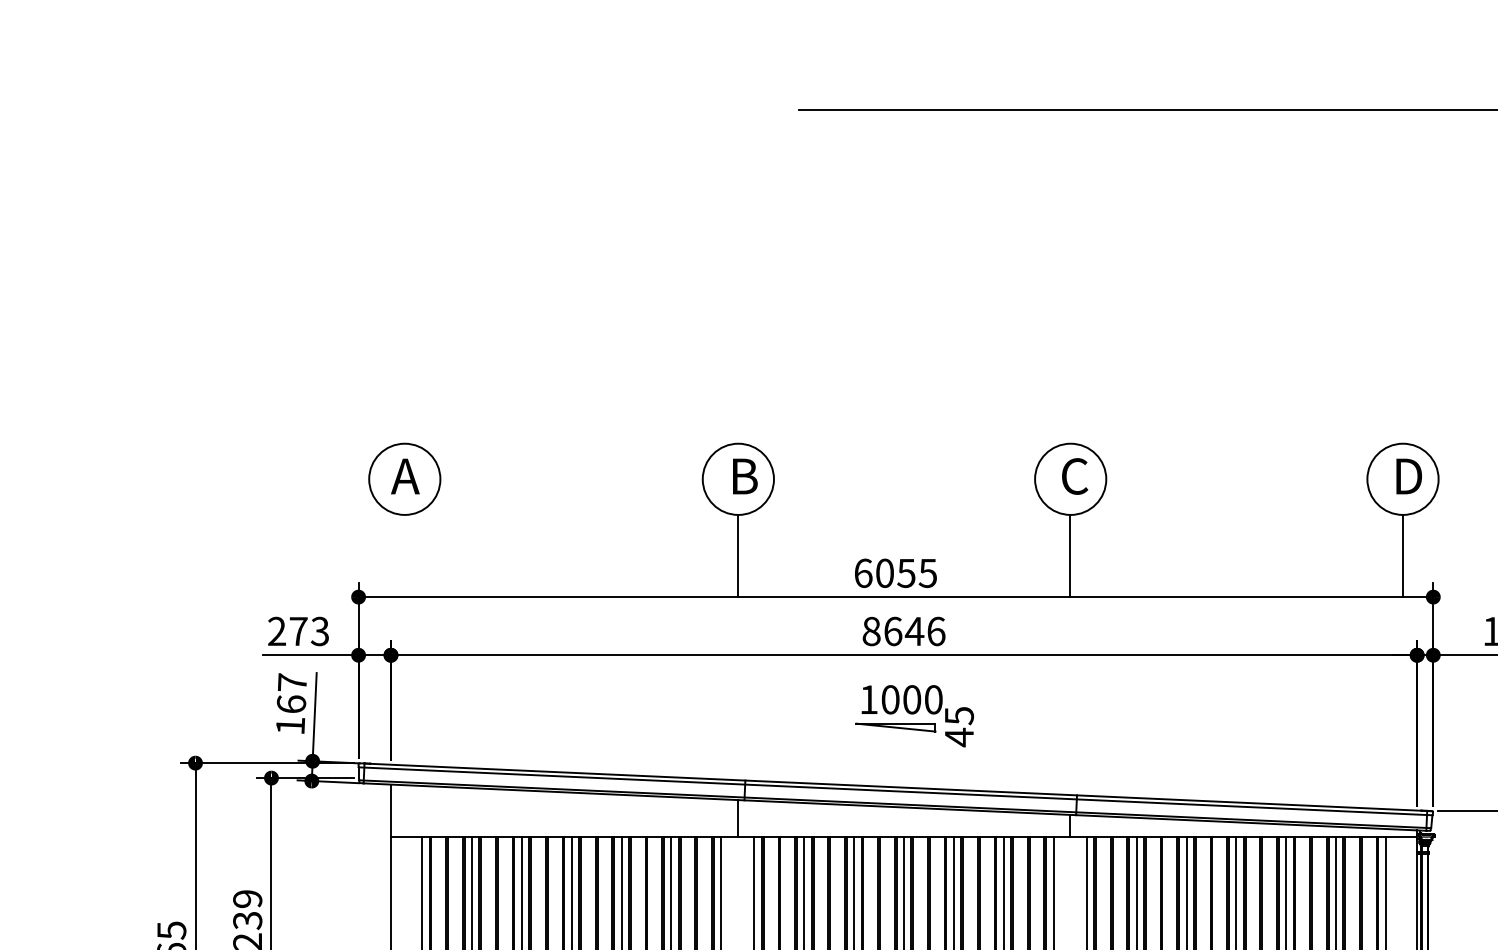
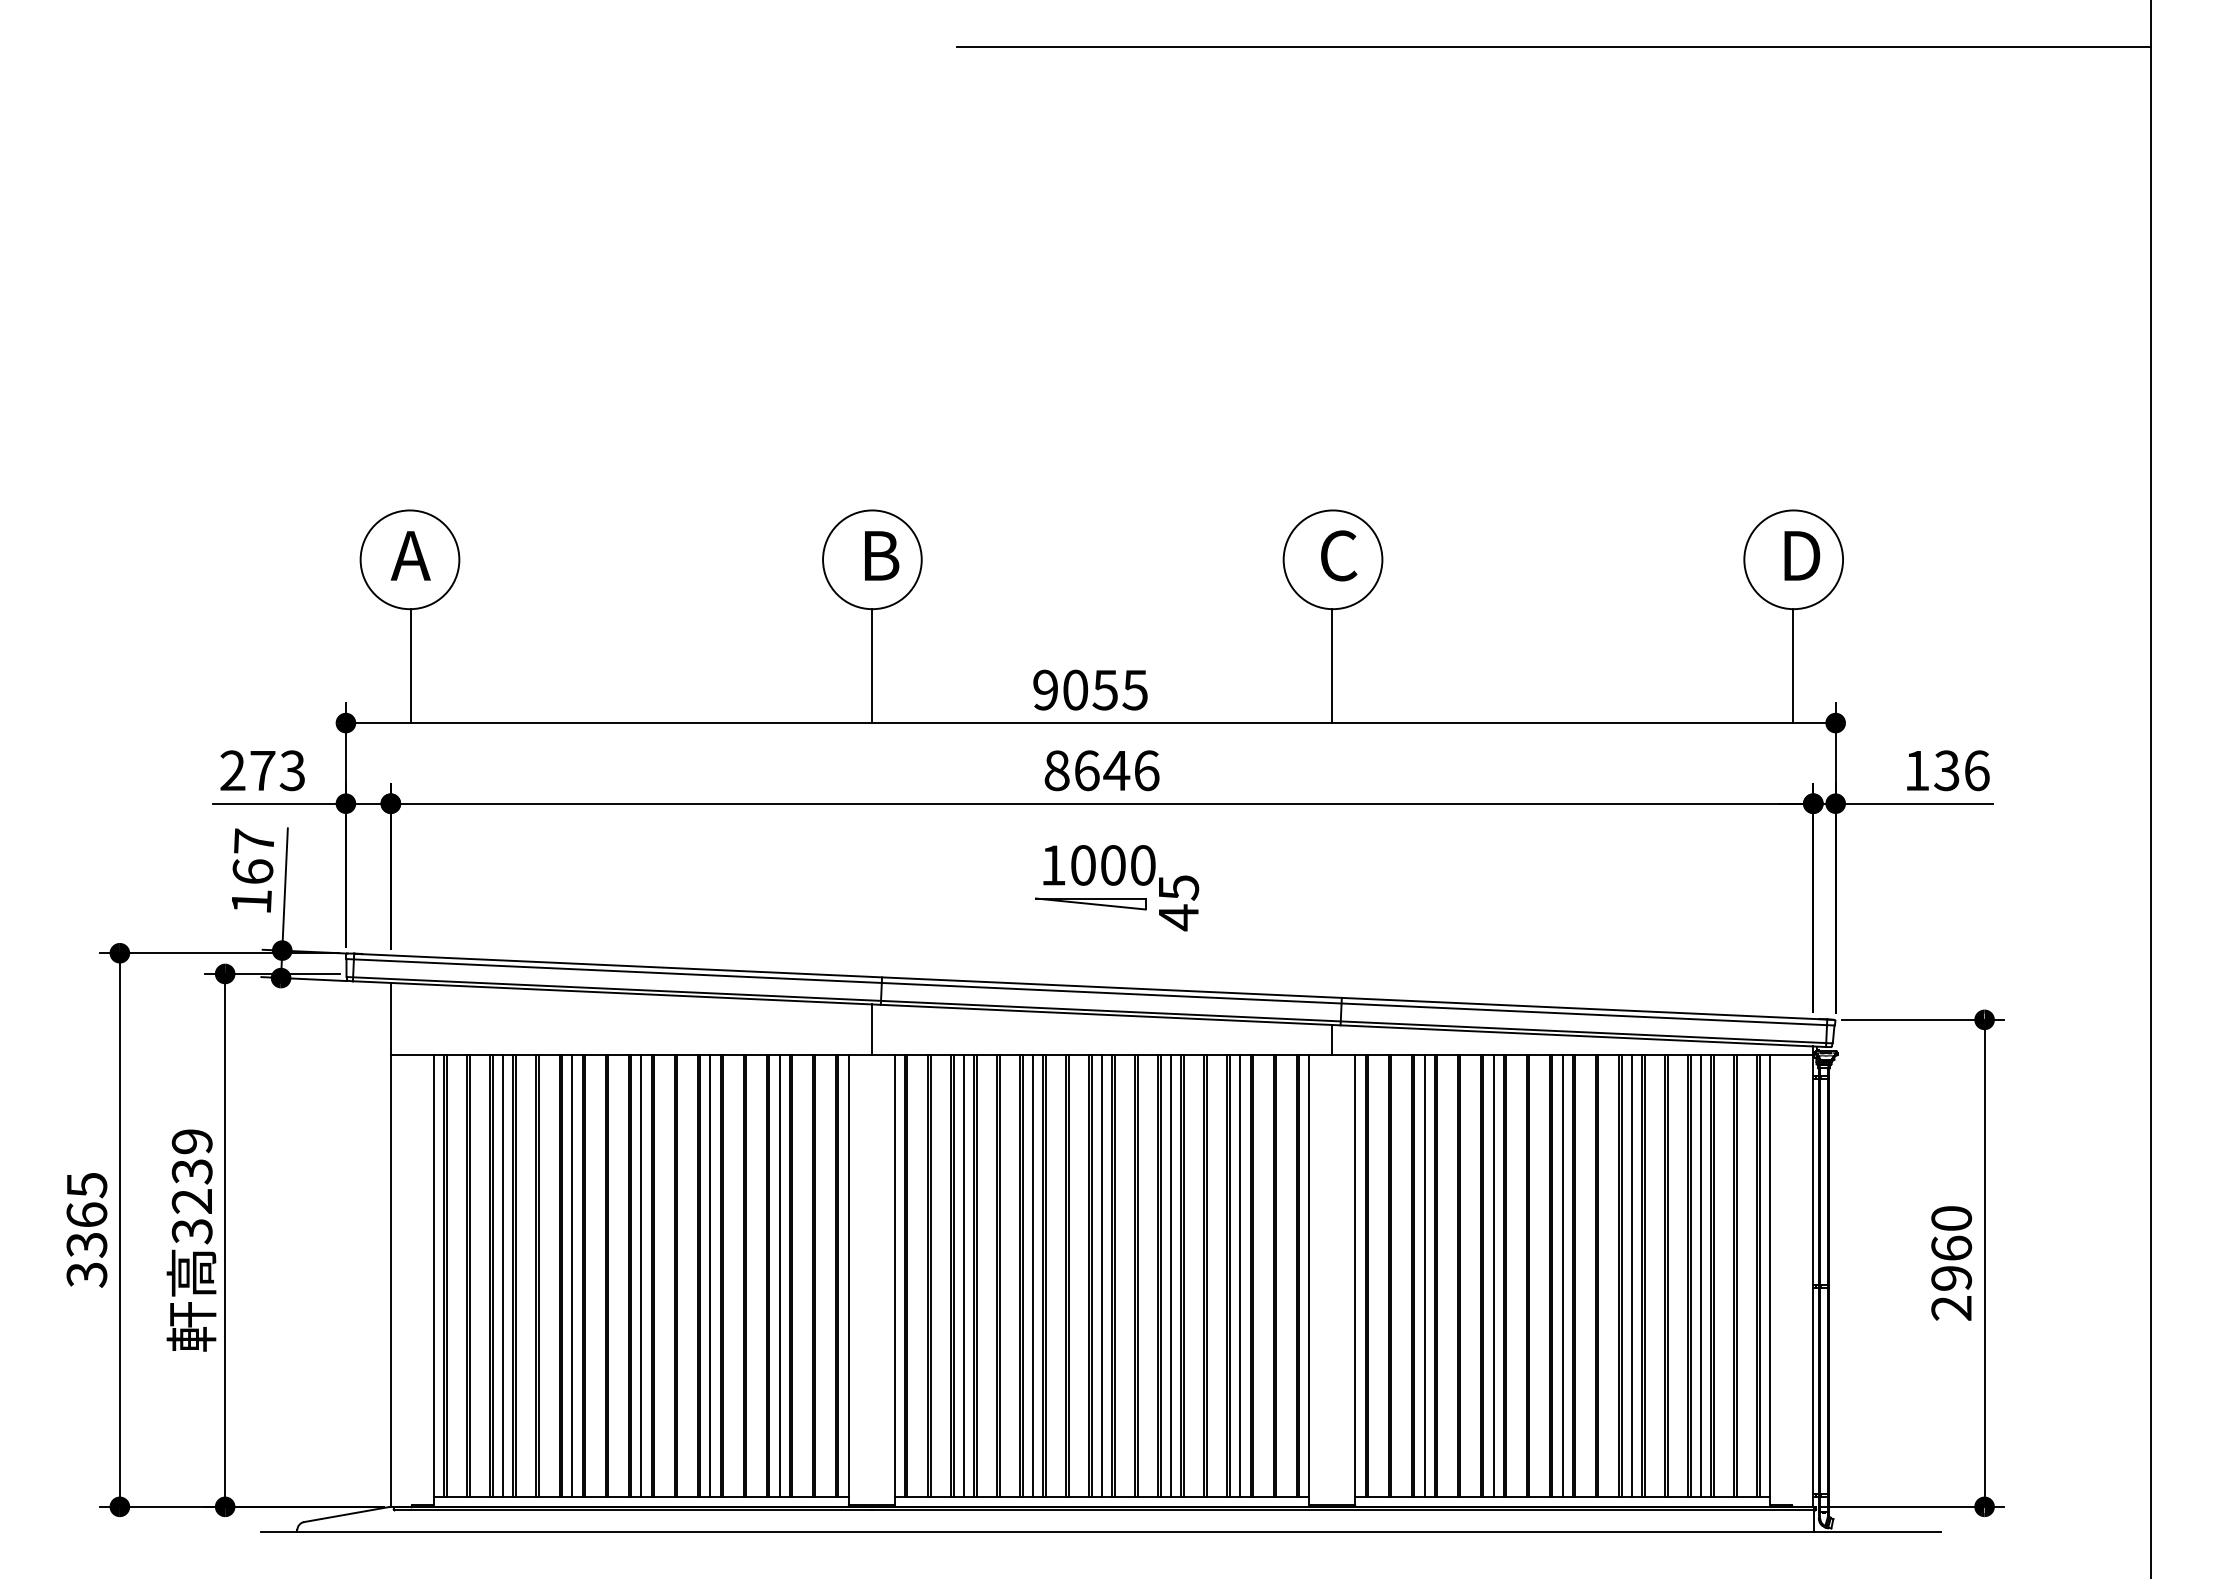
line: (405, 556) -> (411, 666), added
text: (863, 572) -> (1045, 689), 6055 -> 9055

